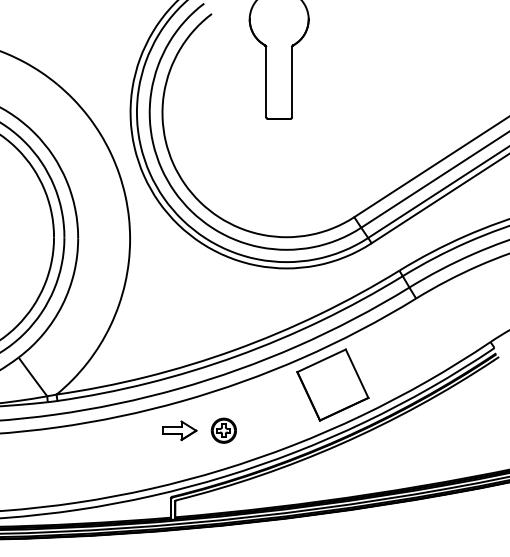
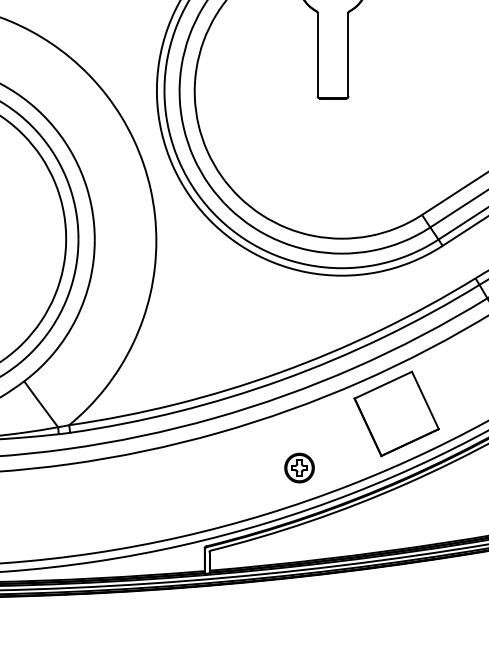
part: (179, 430) -> (214, 467), removed
part: (223, 430) -> (299, 467), moved

